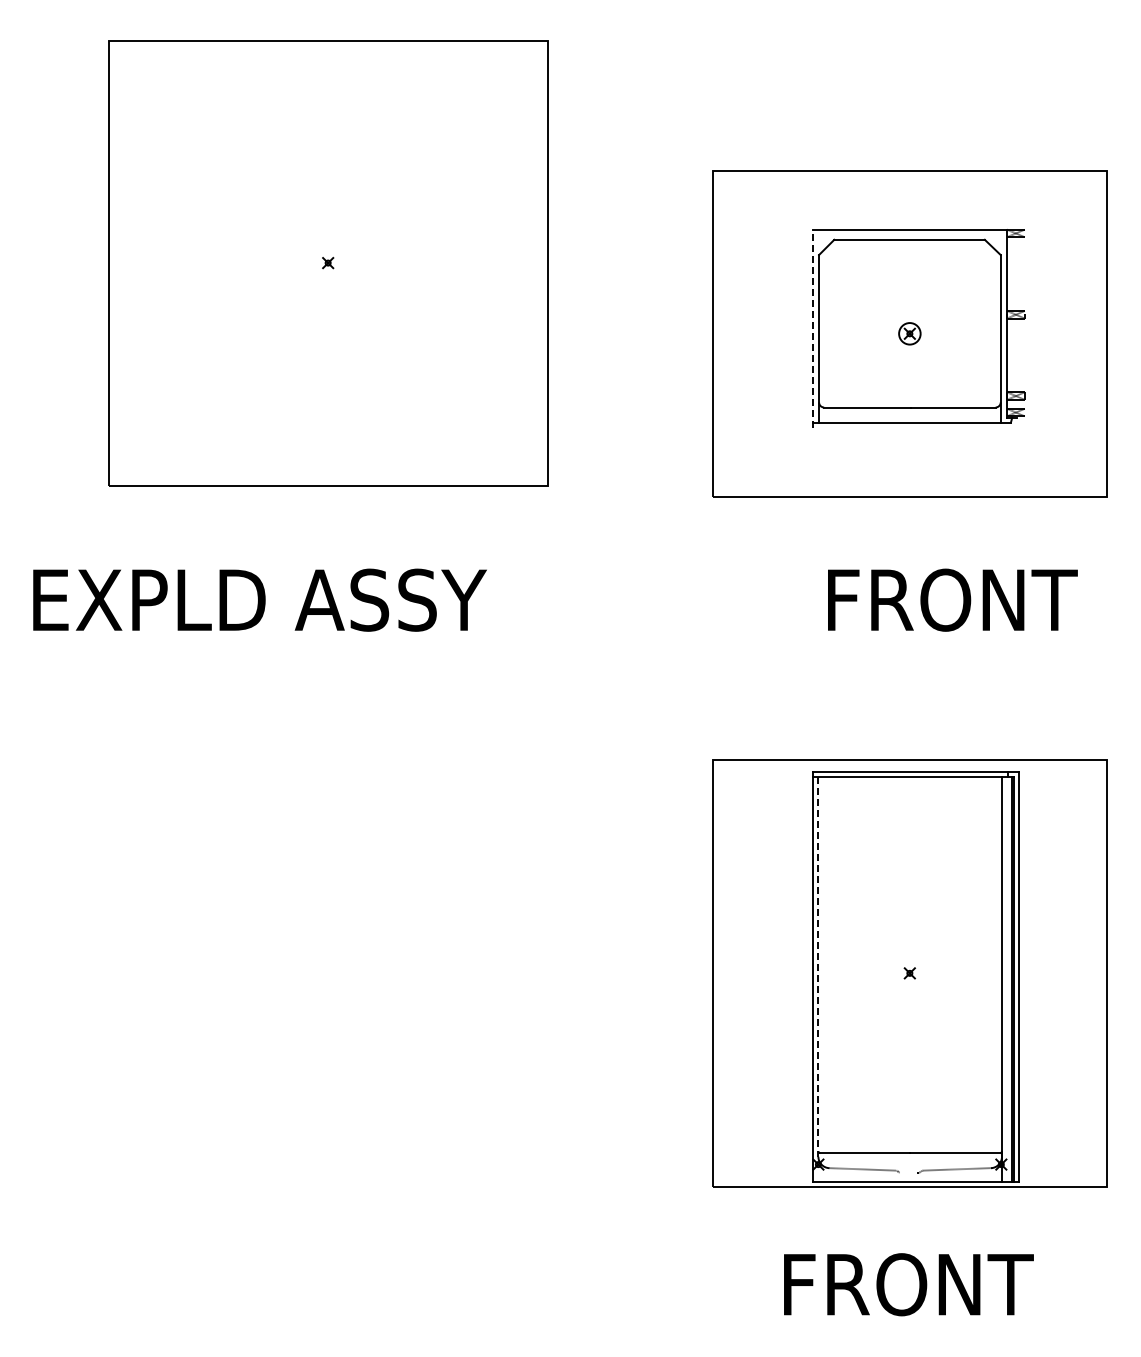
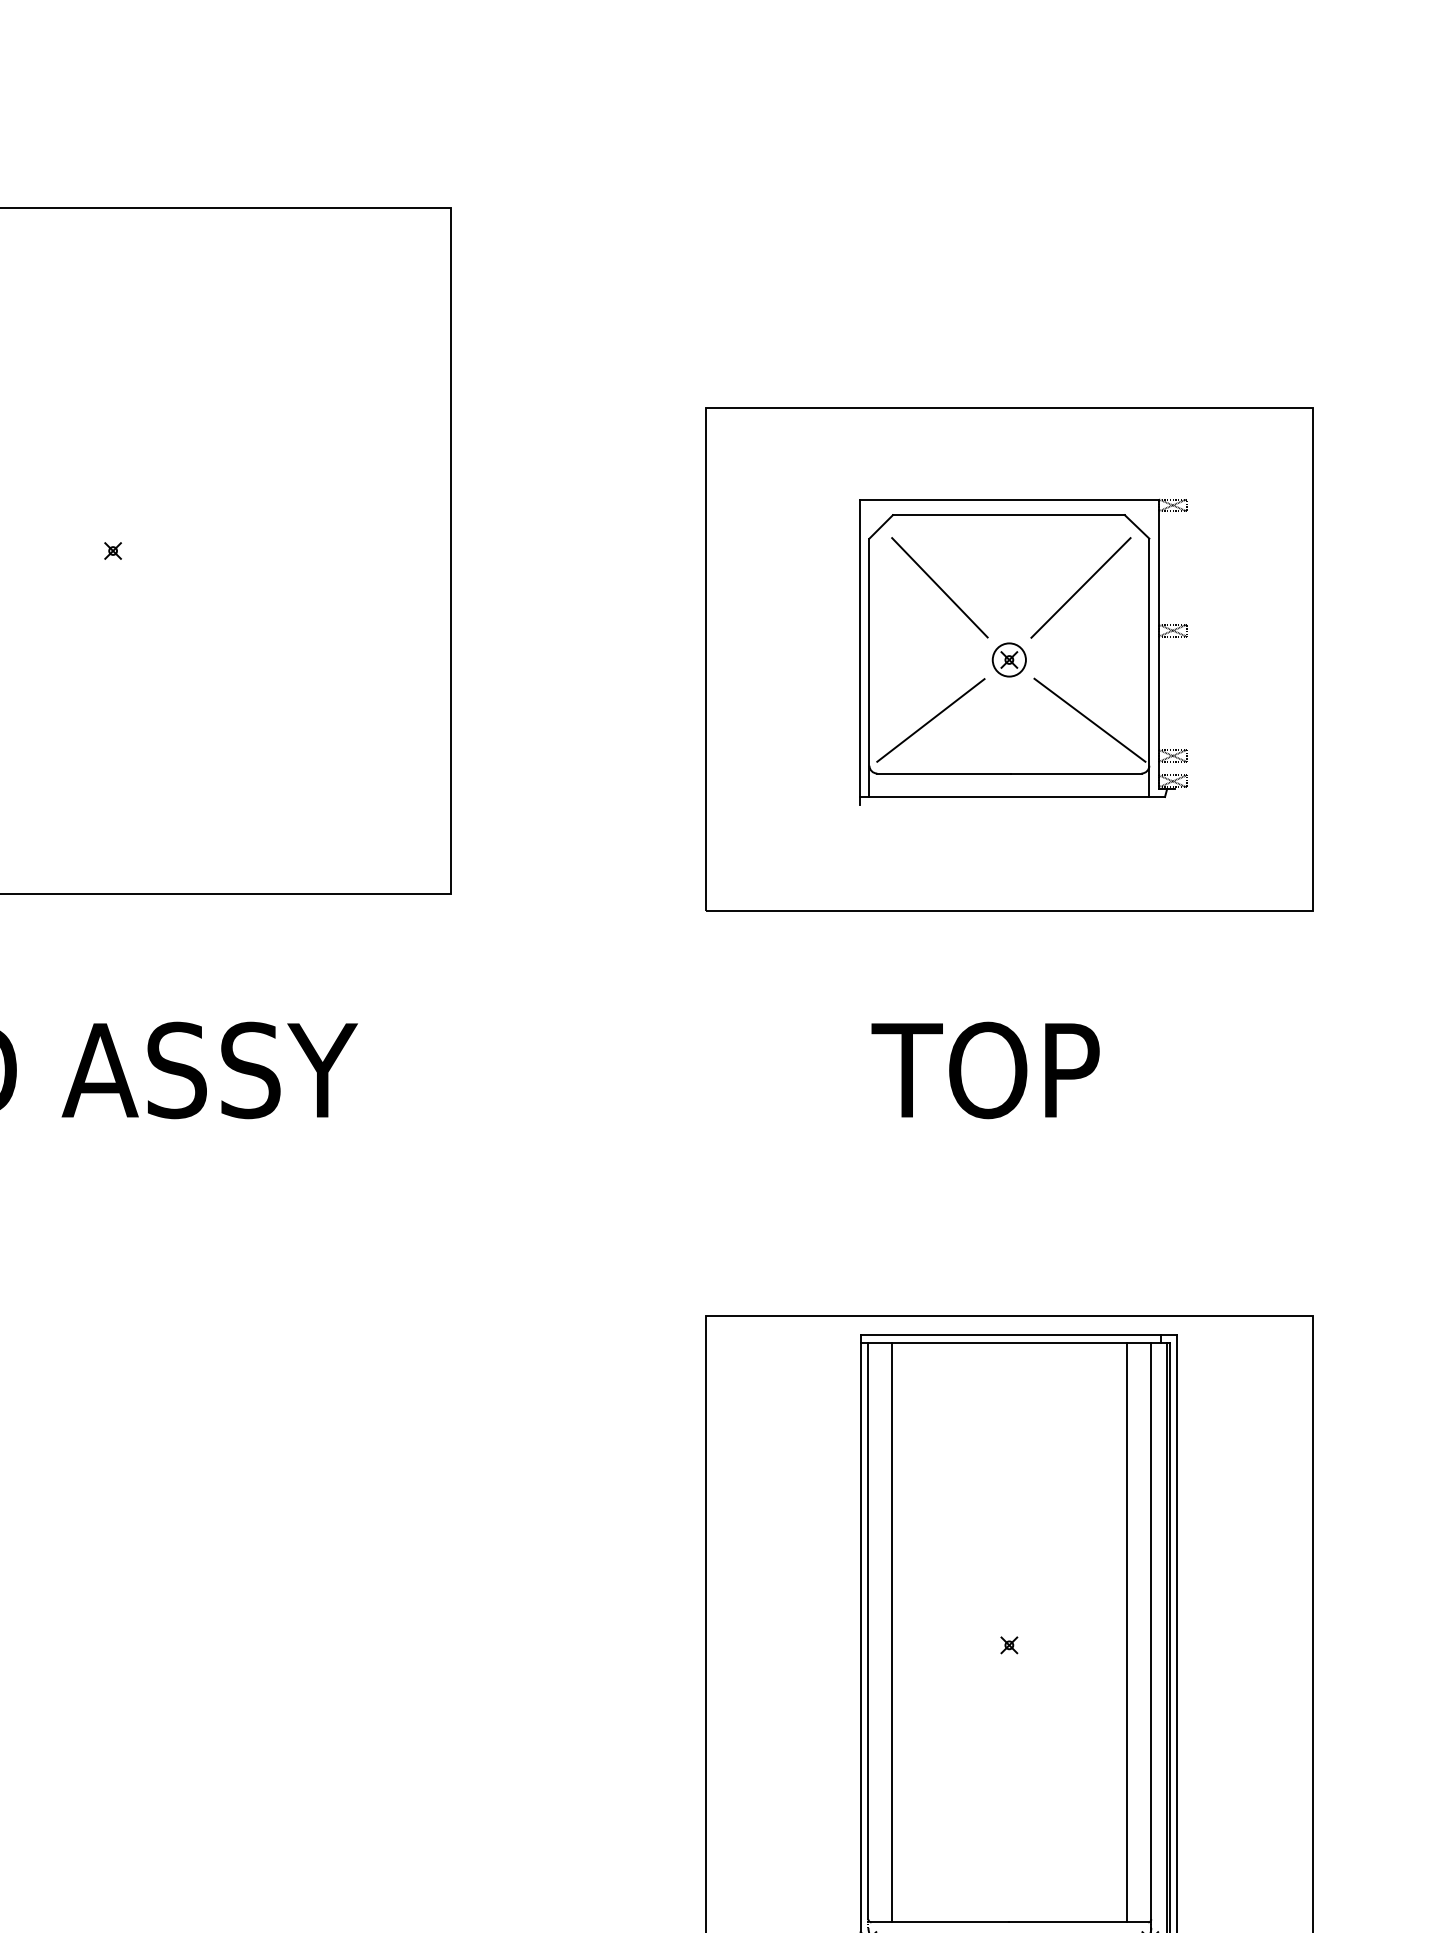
line: (864, 286) -> (939, 587), added
line: (956, 286) -> (1081, 587), added
line: (812, 328) -> (859, 651), dashed -> solid
line: (858, 372) -> (930, 719), added
line: (962, 372) -> (1090, 719), added
text: (948, 599) -> (1068, 1069), FRONT -> TOP
line: (818, 964) -> (868, 1631), dashed -> solid
line: (833, 965) -> (891, 1633), added
line: (986, 965) -> (1127, 1633), added

